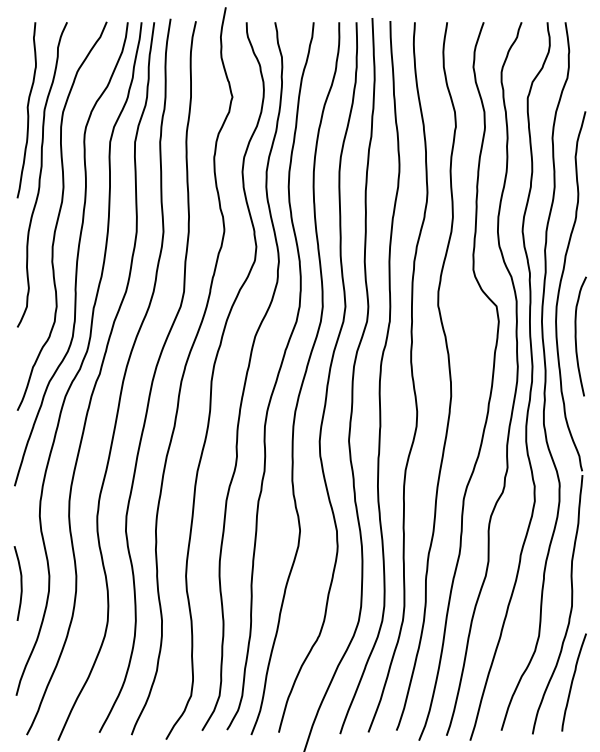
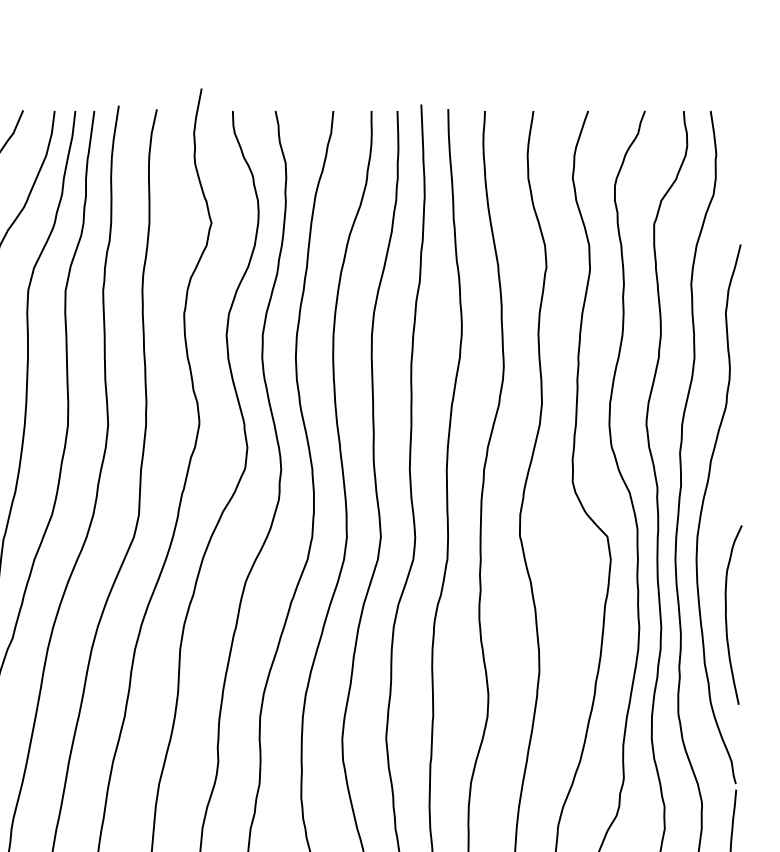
curve: (576, 336) -> (727, 614), moved

